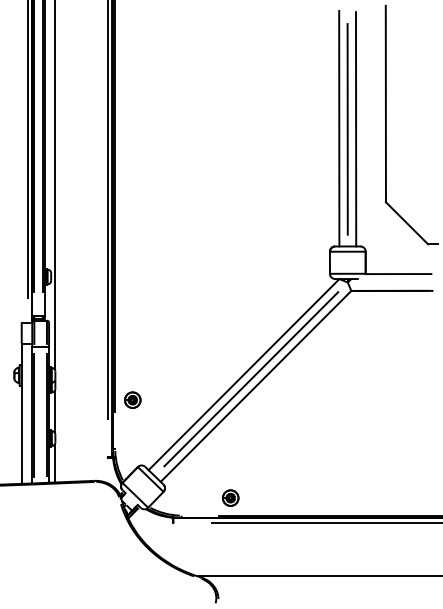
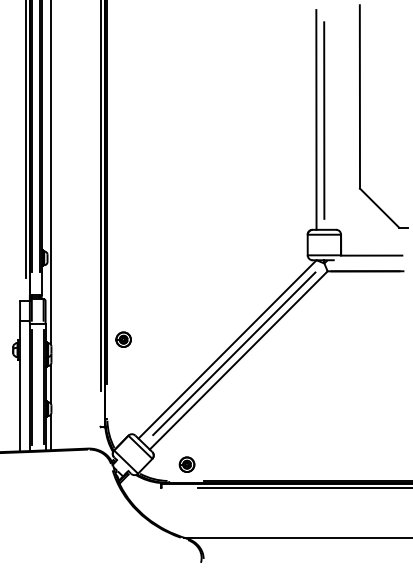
line: (356, 129) -> (332, 120), removed
part: (132, 399) -> (123, 339), moved
part: (230, 497) -> (186, 464), moved

